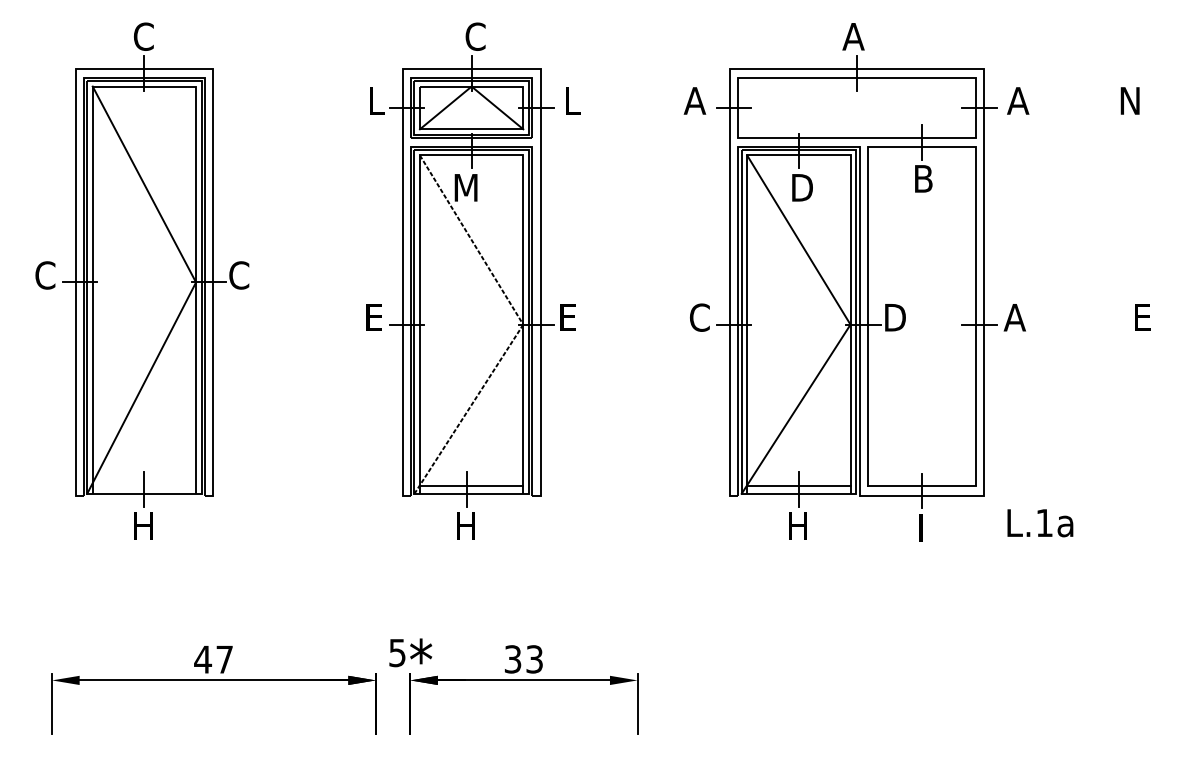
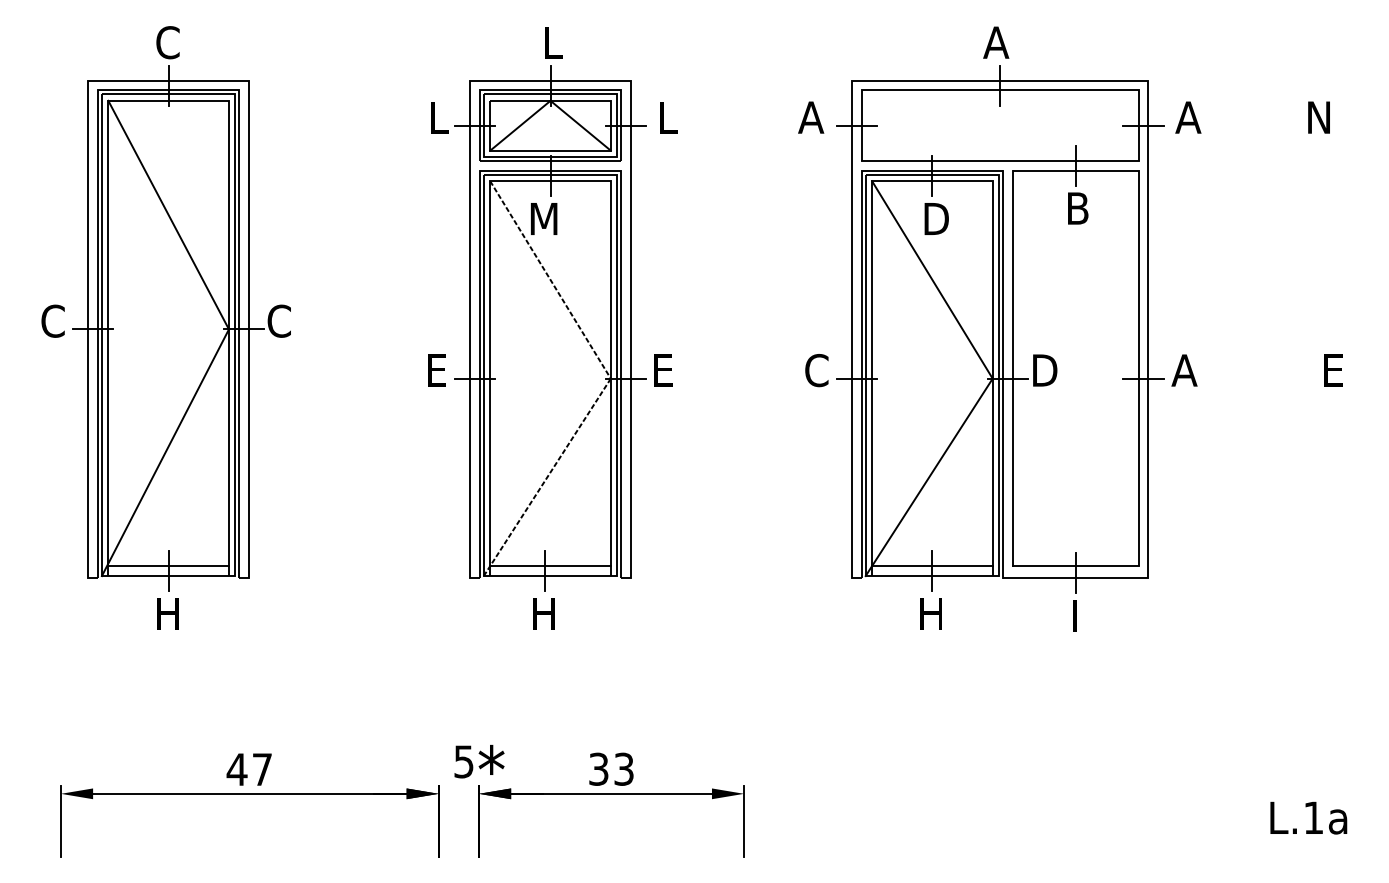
text: (475, 36) -> (555, 42), C -> L
line: (144, 485) -> (168, 566), added
text: (1040, 523) -> (1308, 818), moved

